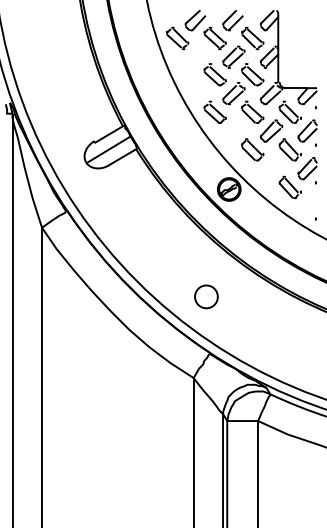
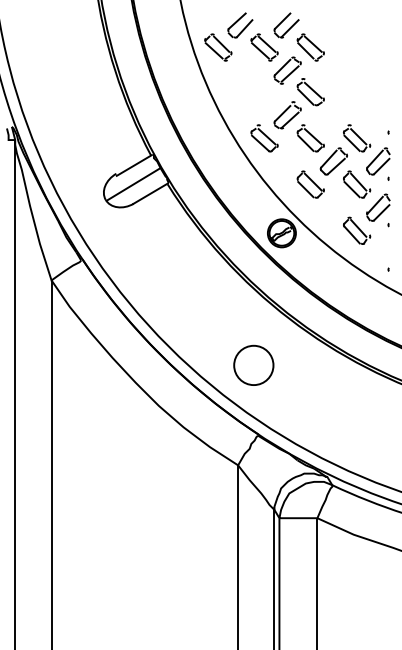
part: (279, 57) -> (343, 70), removed
part: (215, 75) -> (264, 92), removed
circle: (206, 296) -> (253, 365), size x1.4

